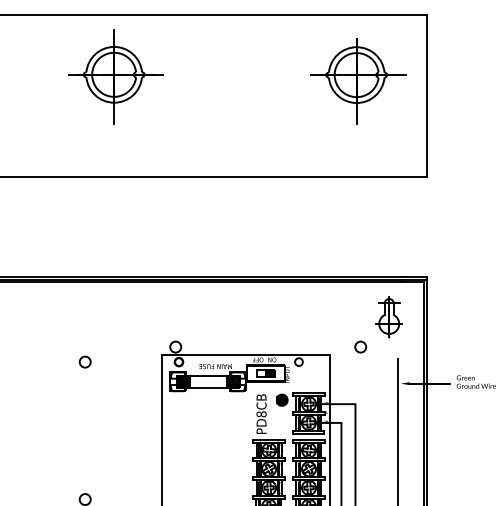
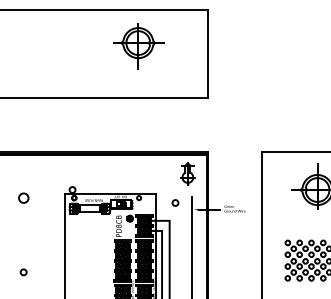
part: (114, 75) -> (39, 43), removed
part: (357, 81) -> (138, 46), moved
circle: (360, 346) -> (175, 202), moved
circle: (84, 360) -> (23, 197), size x1.6

